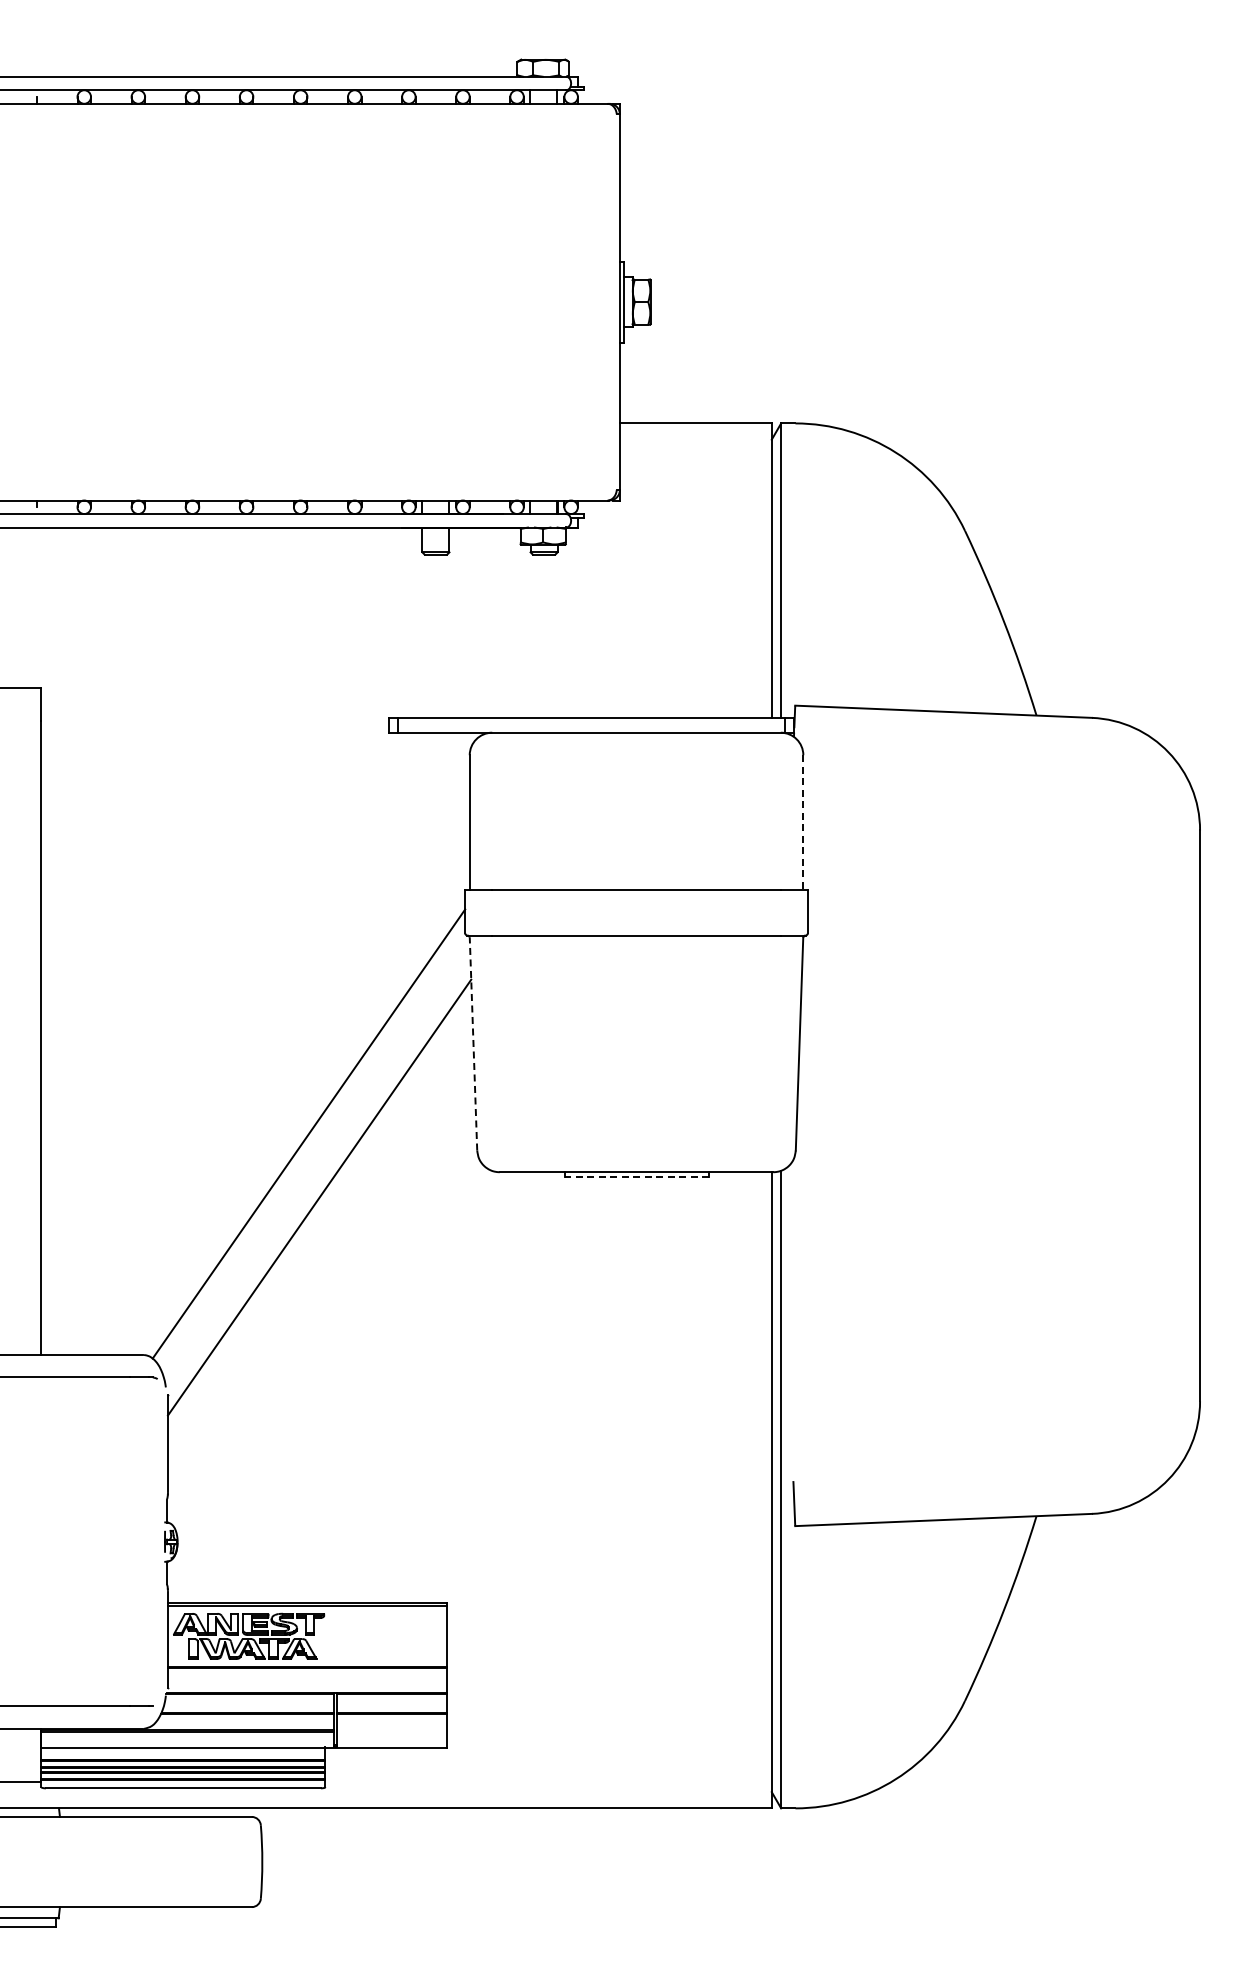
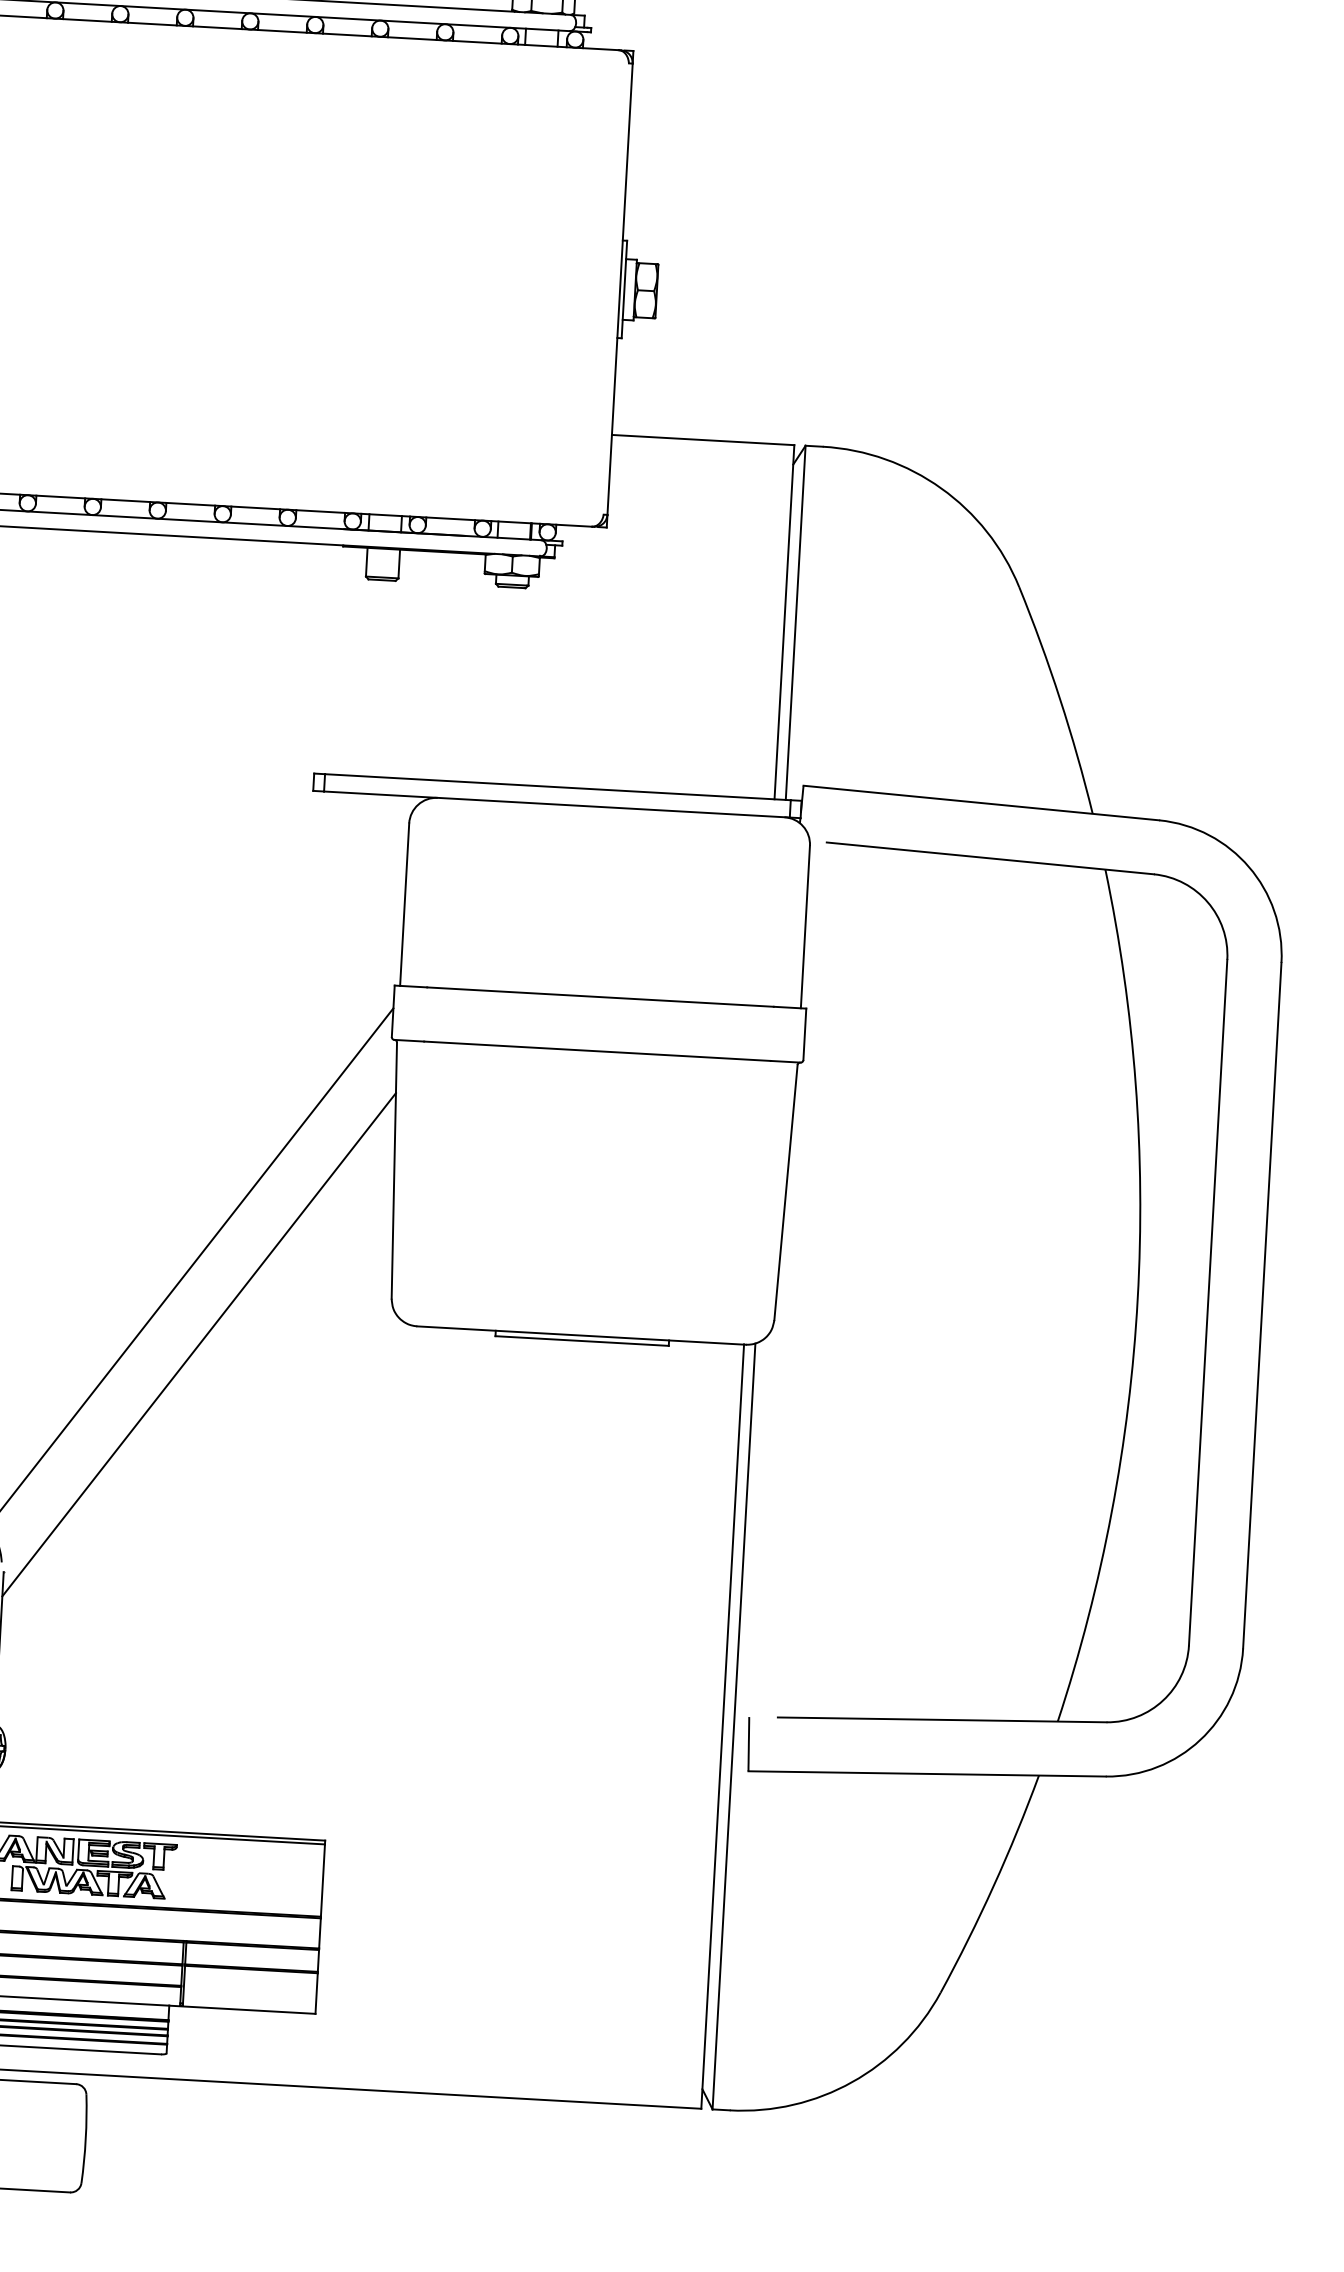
line: (803, 822) -> (805, 926), dashed -> solid
line: (473, 1043) -> (394, 1169), dashed -> solid
part: (1095, 1115) -> (1136, 1298), added
line: (636, 1176) -> (581, 1340), dashed -> solid

